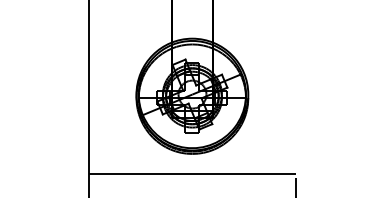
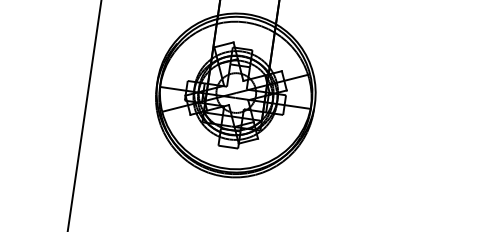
line: (192, 174) -> (219, 205), removed

